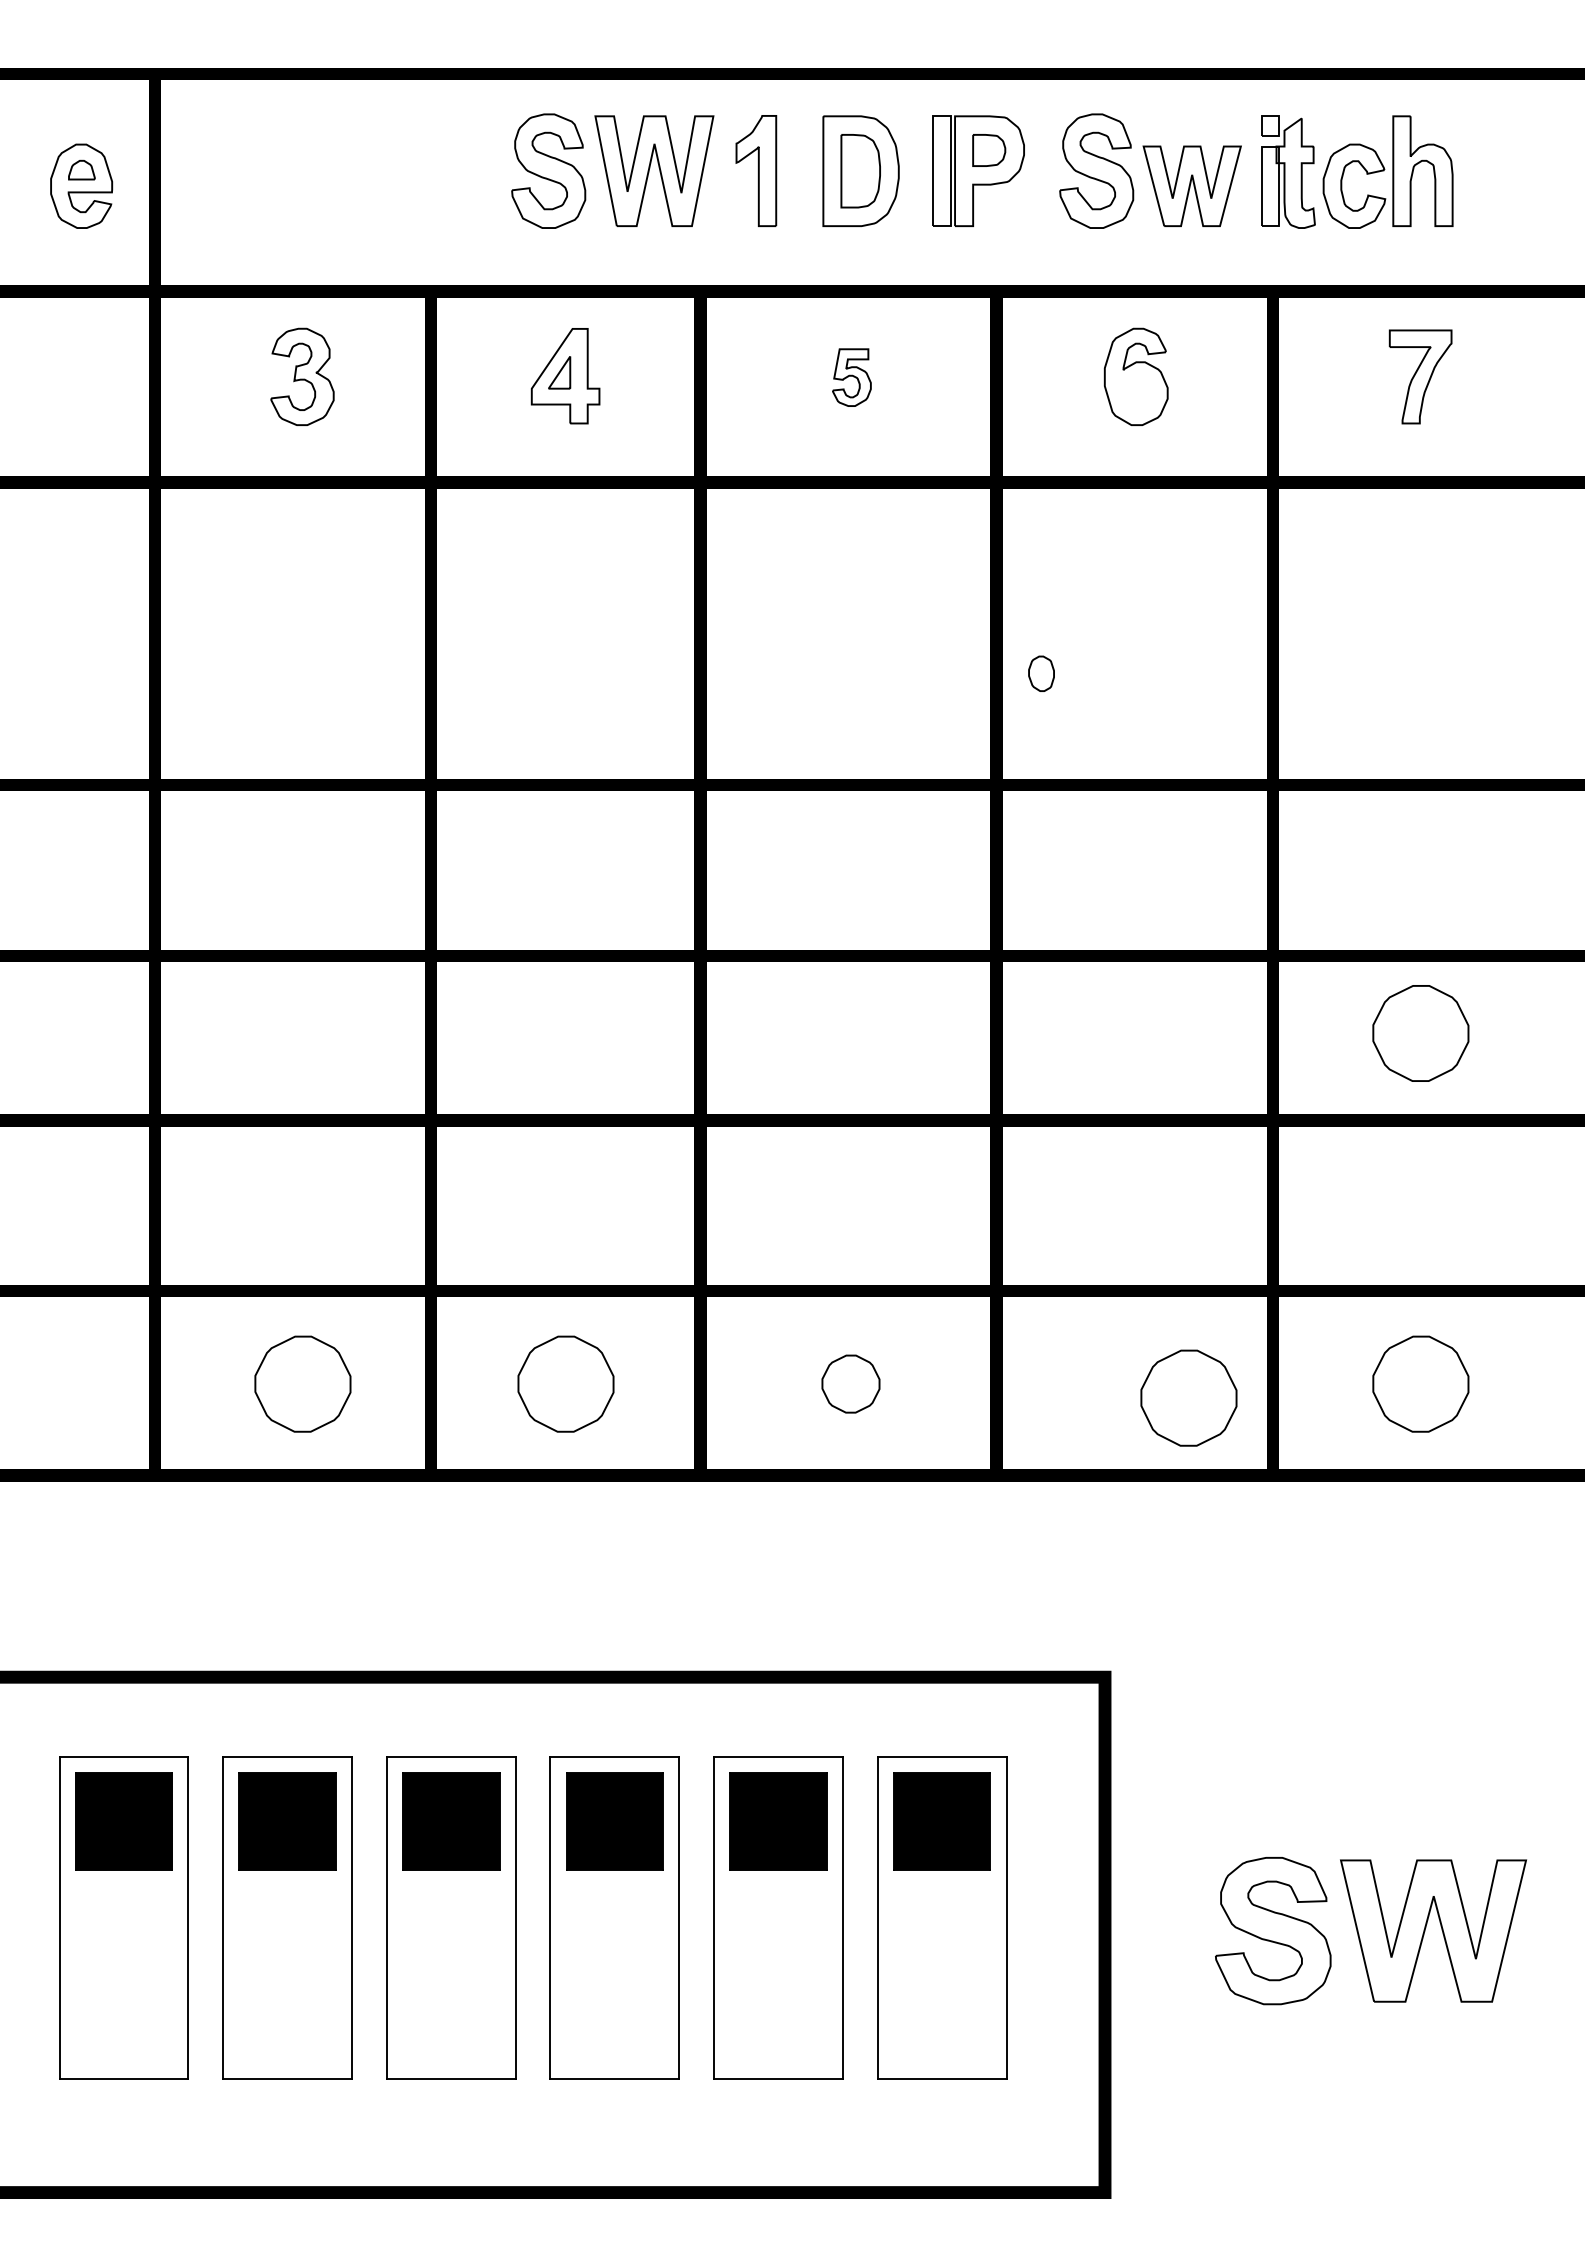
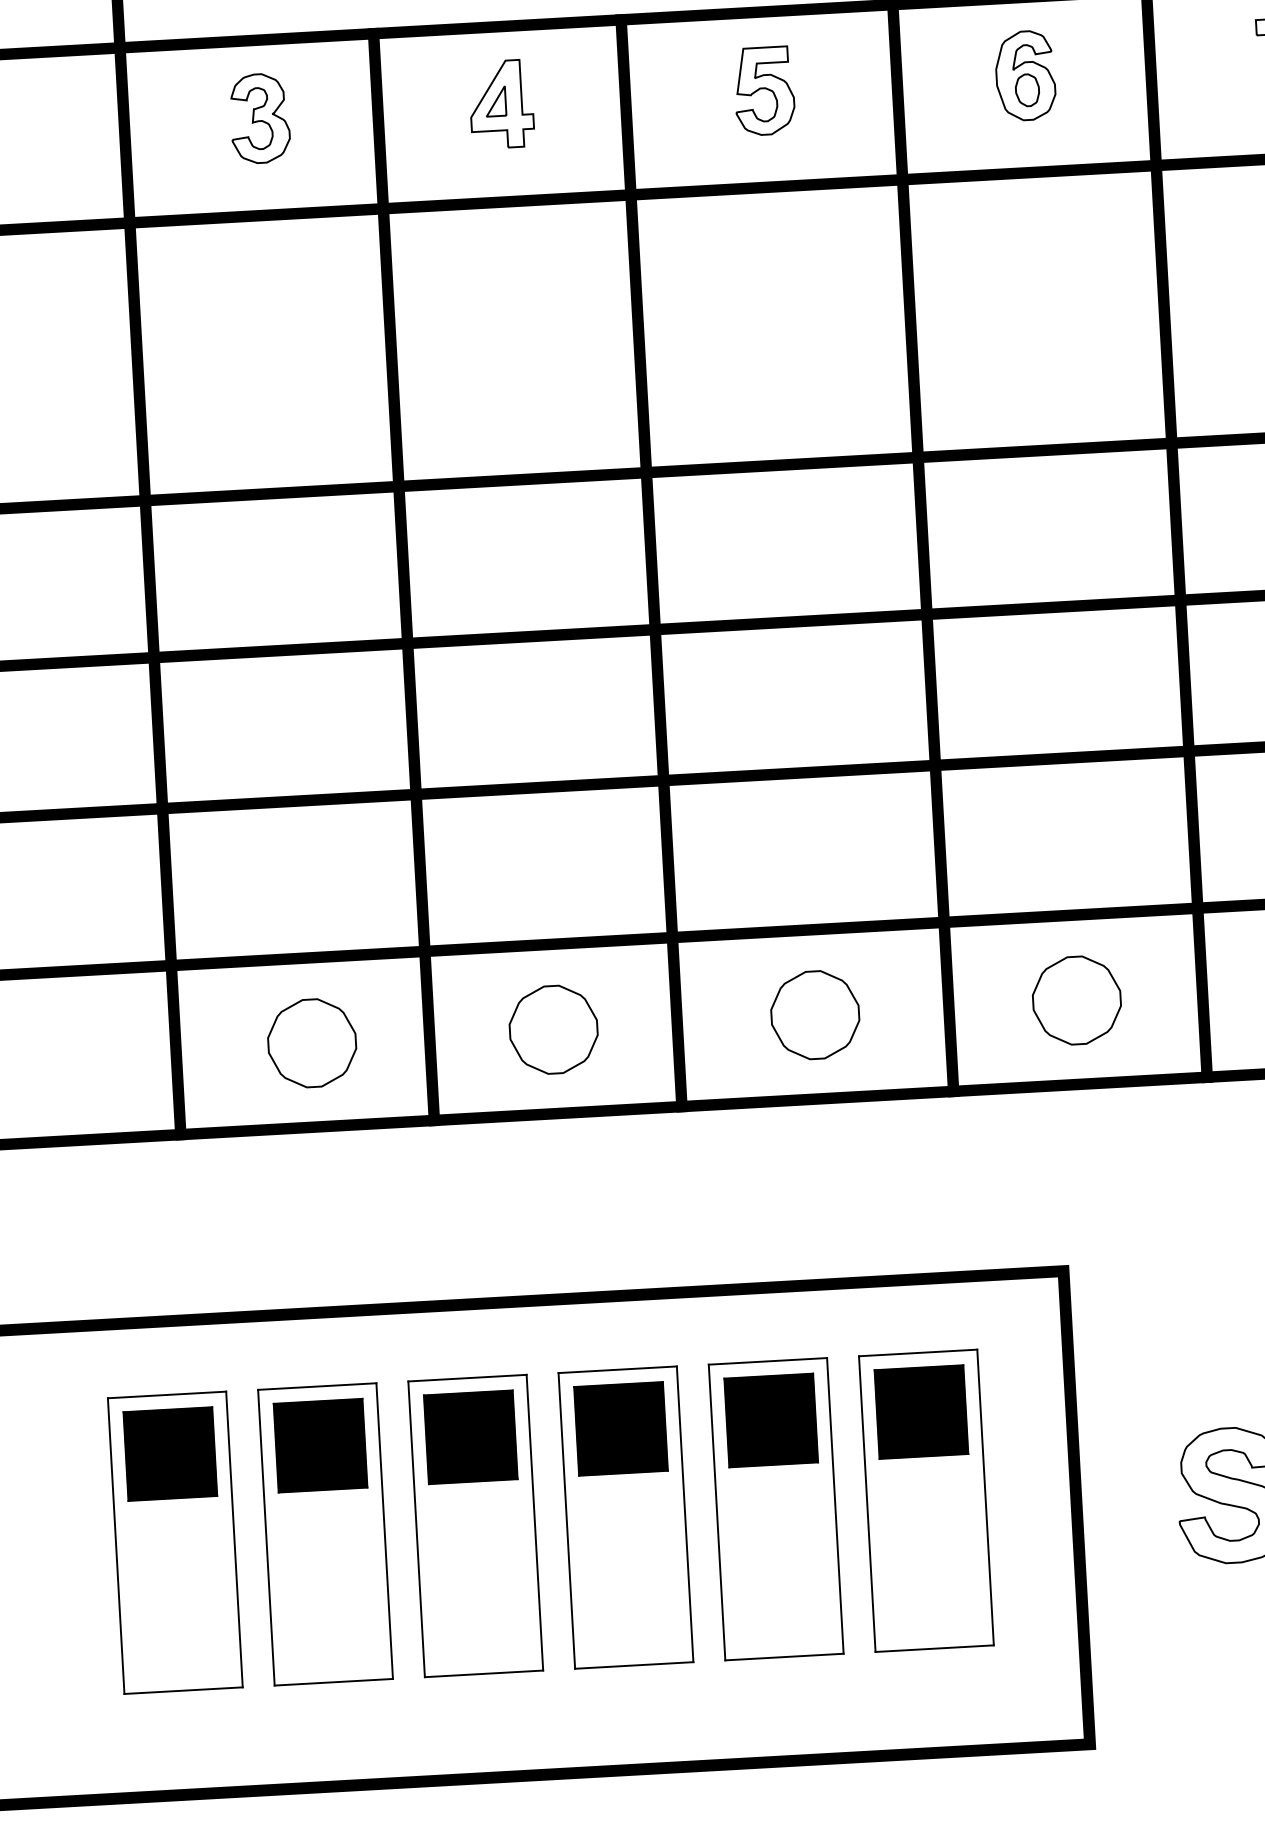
part: (851, 377) -> (764, 90), size x1.67
part: (1041, 673) -> (1027, 90), moved
part: (850, 1383) -> (814, 1014), size x1.67
part: (1188, 1397) -> (1076, 999), moved

